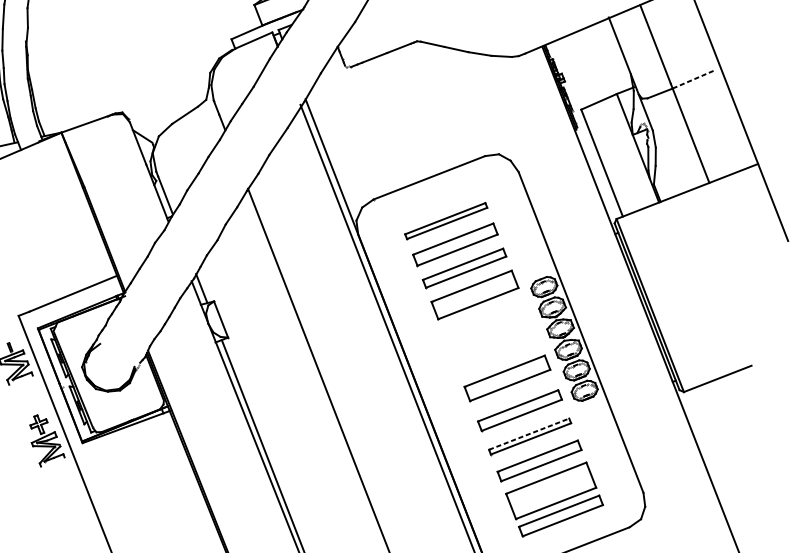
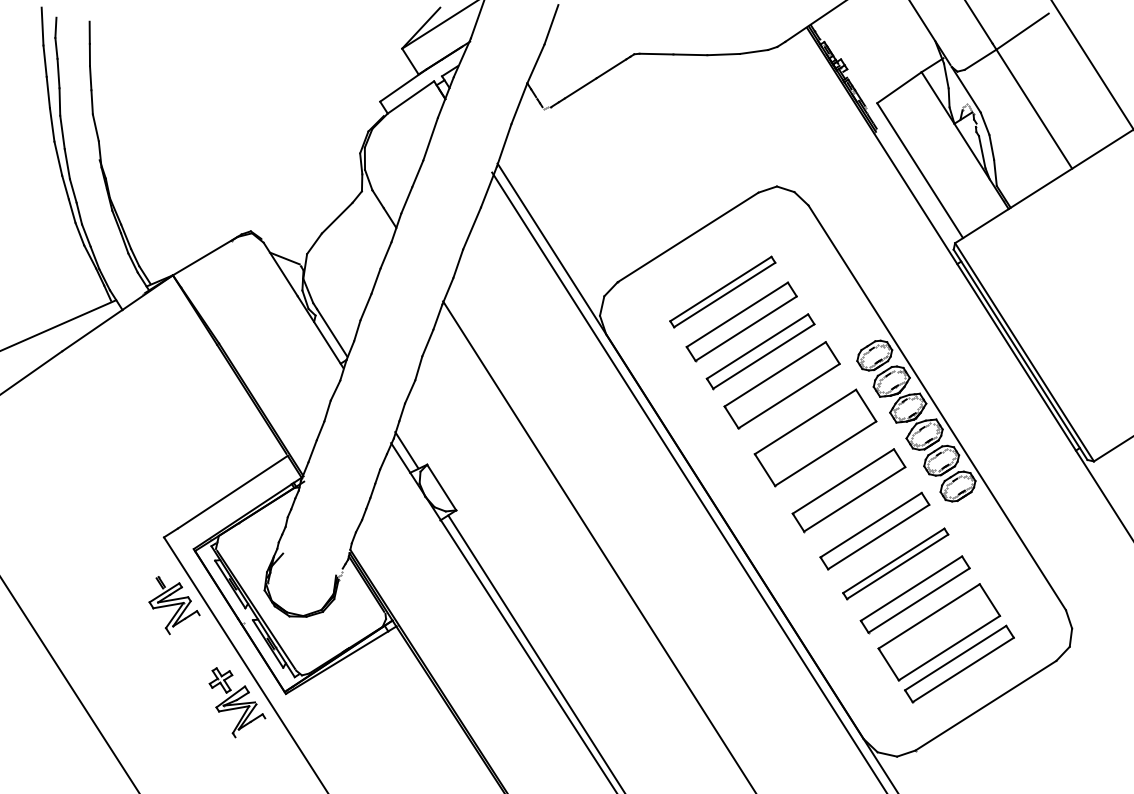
line: (693, 79) -> (1022, 31), dashed -> solid
part: (491, 336) -> (815, 437), added
line: (528, 433) -> (893, 560), dashed -> solid

